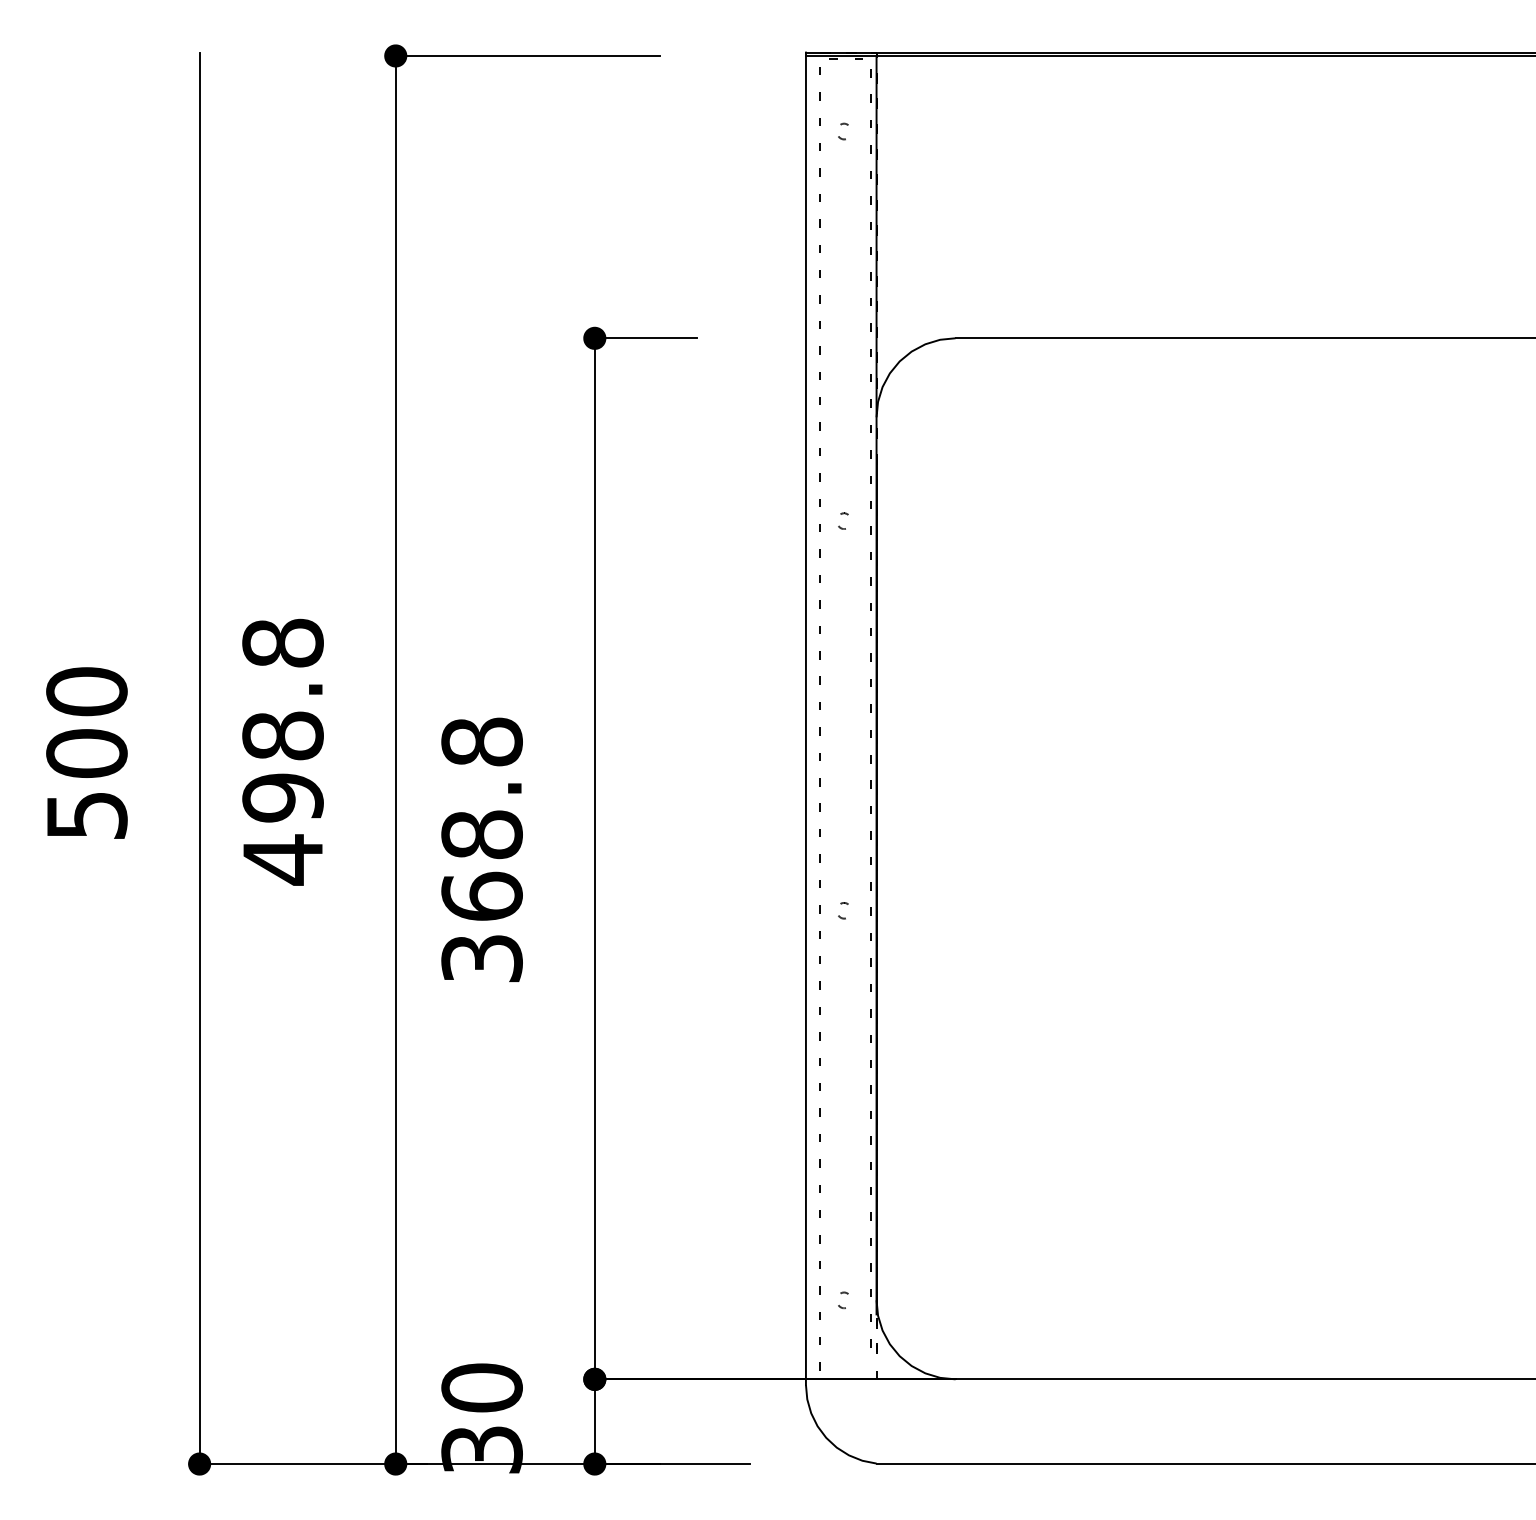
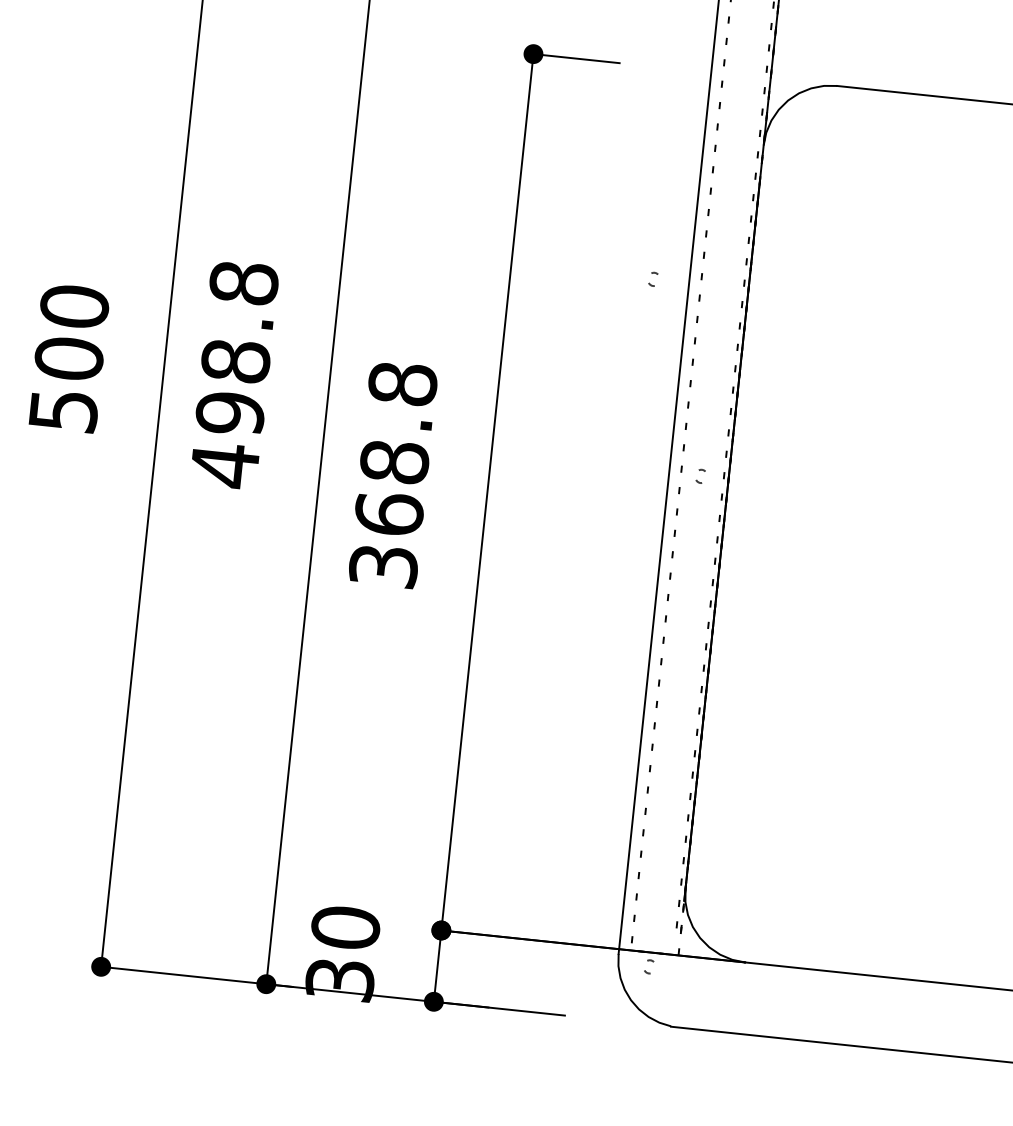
part: (843, 520) -> (653, 278), moved
part: (842, 904) -> (700, 471), moved
part: (843, 1300) -> (649, 966), moved

